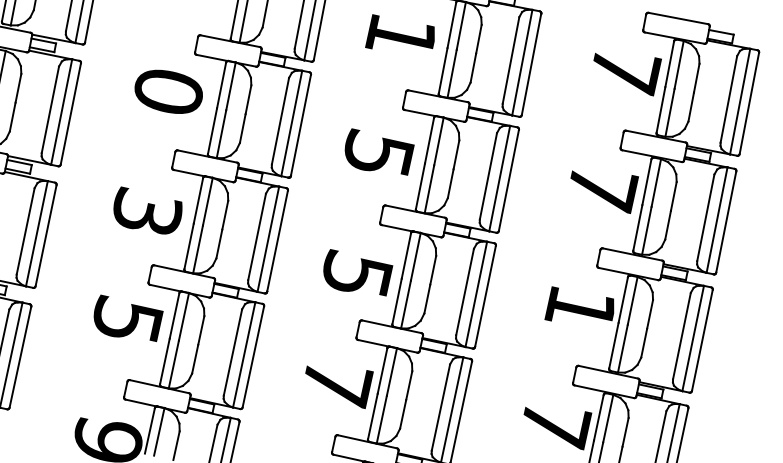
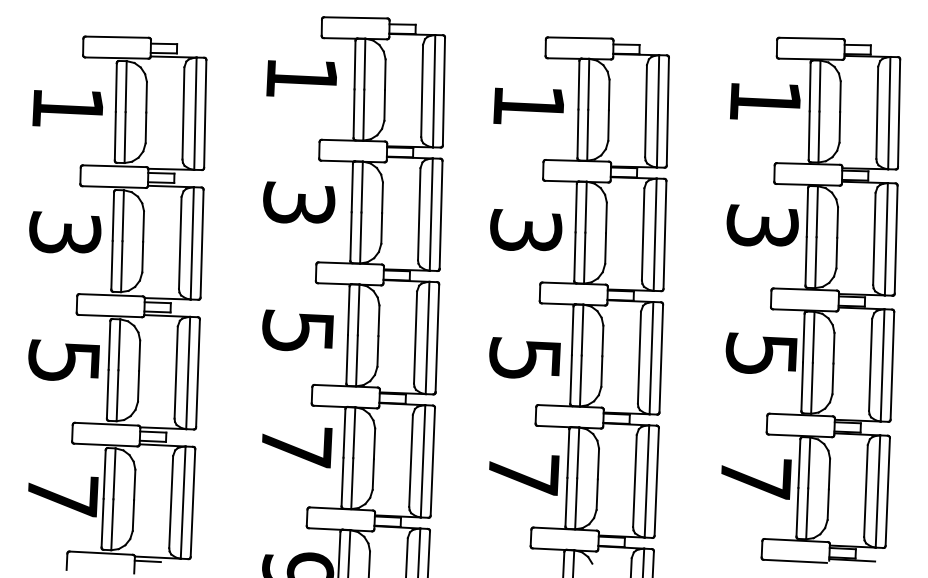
text: (625, 71) -> (765, 102), 7 -> 1
text: (169, 91) -> (299, 203), 0 -> 3
text: (379, 153) -> (526, 230), 5 -> 3
text: (602, 188) -> (762, 226), 7 -> 3
text: (147, 211) -> (298, 330), 3 -> 5
text: (581, 306) -> (761, 352), 1 -> 5
text: (127, 320) -> (296, 446), 5 -> 7

